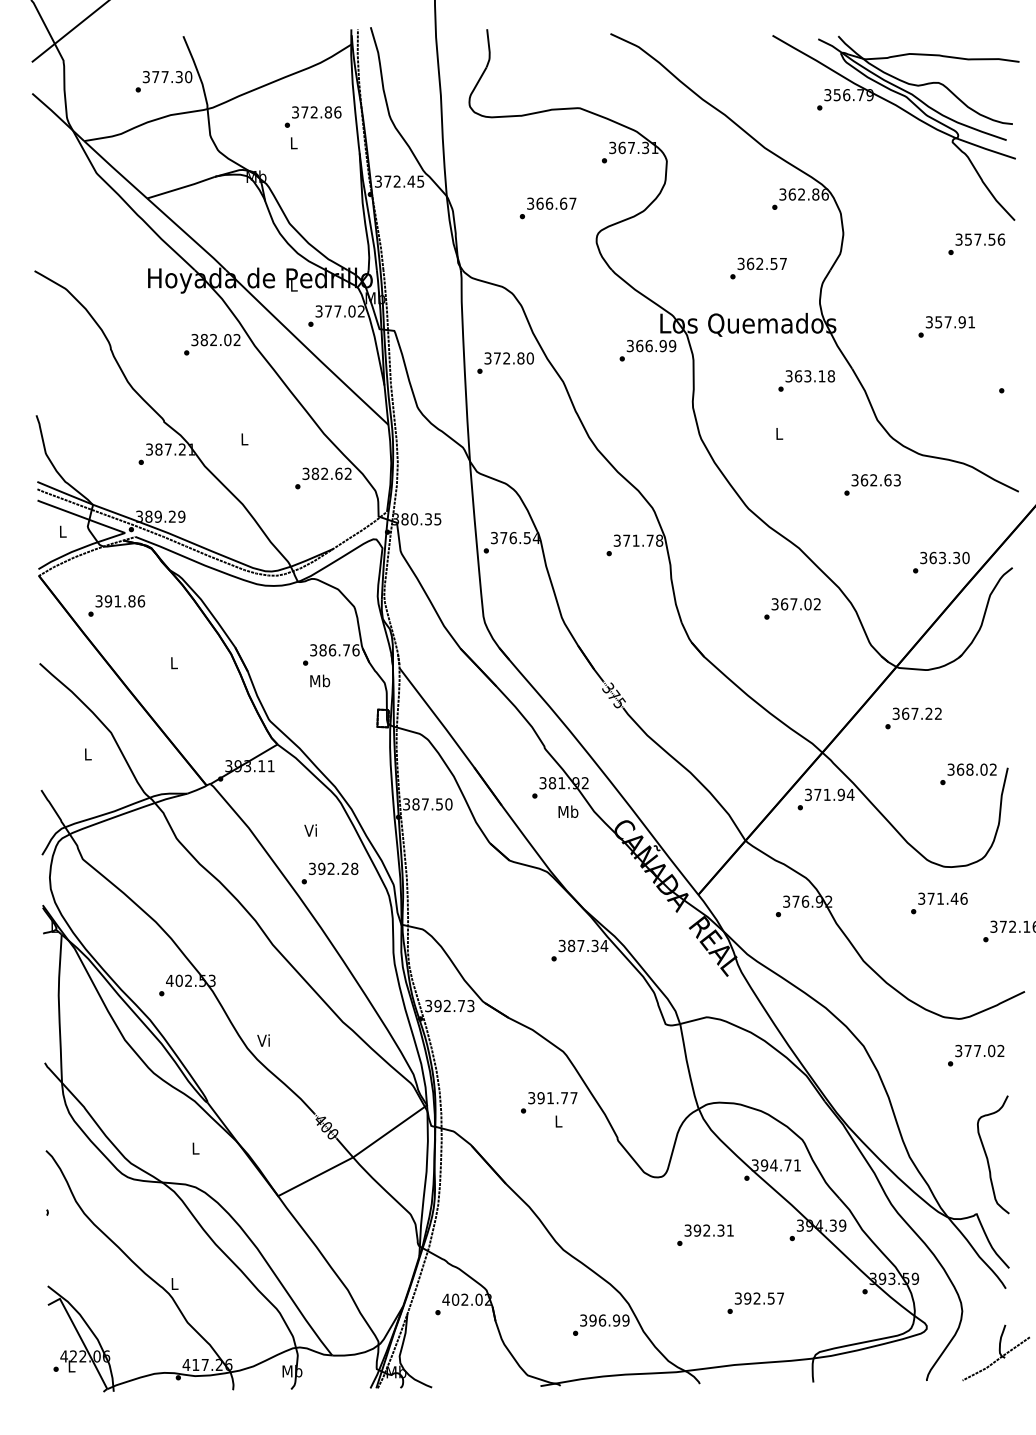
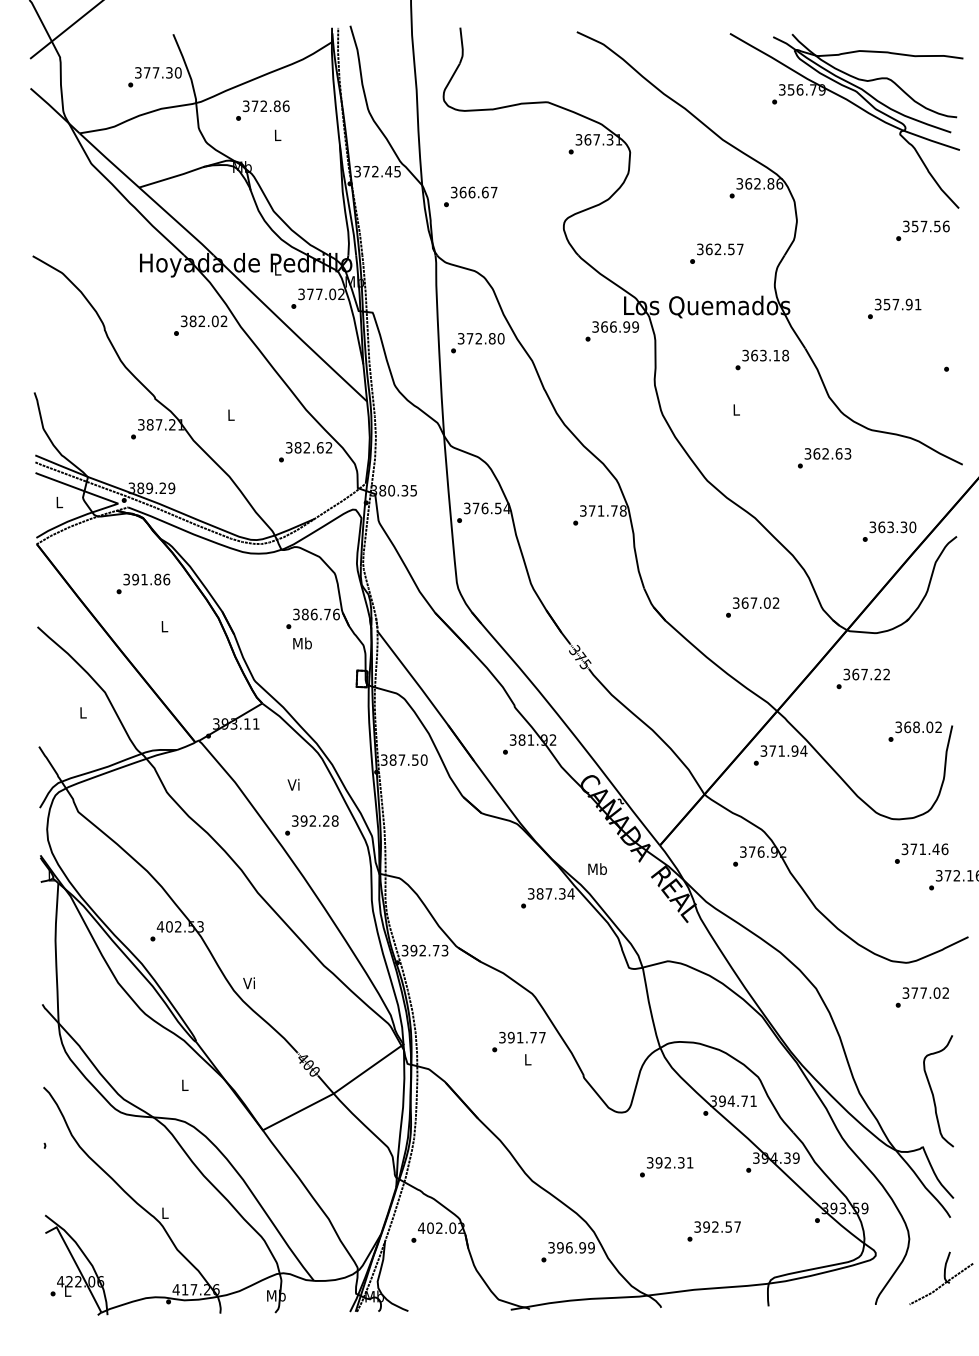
text: (312, 116) -> (262, 110), moved
text: (547, 208) -> (470, 197), moved
text: (116, 605) -> (143, 583), moved
text: (792, 608) -> (752, 607), moved
text: (568, 811) -> (597, 868), moved
text: (939, 903) -> (921, 853), moved

